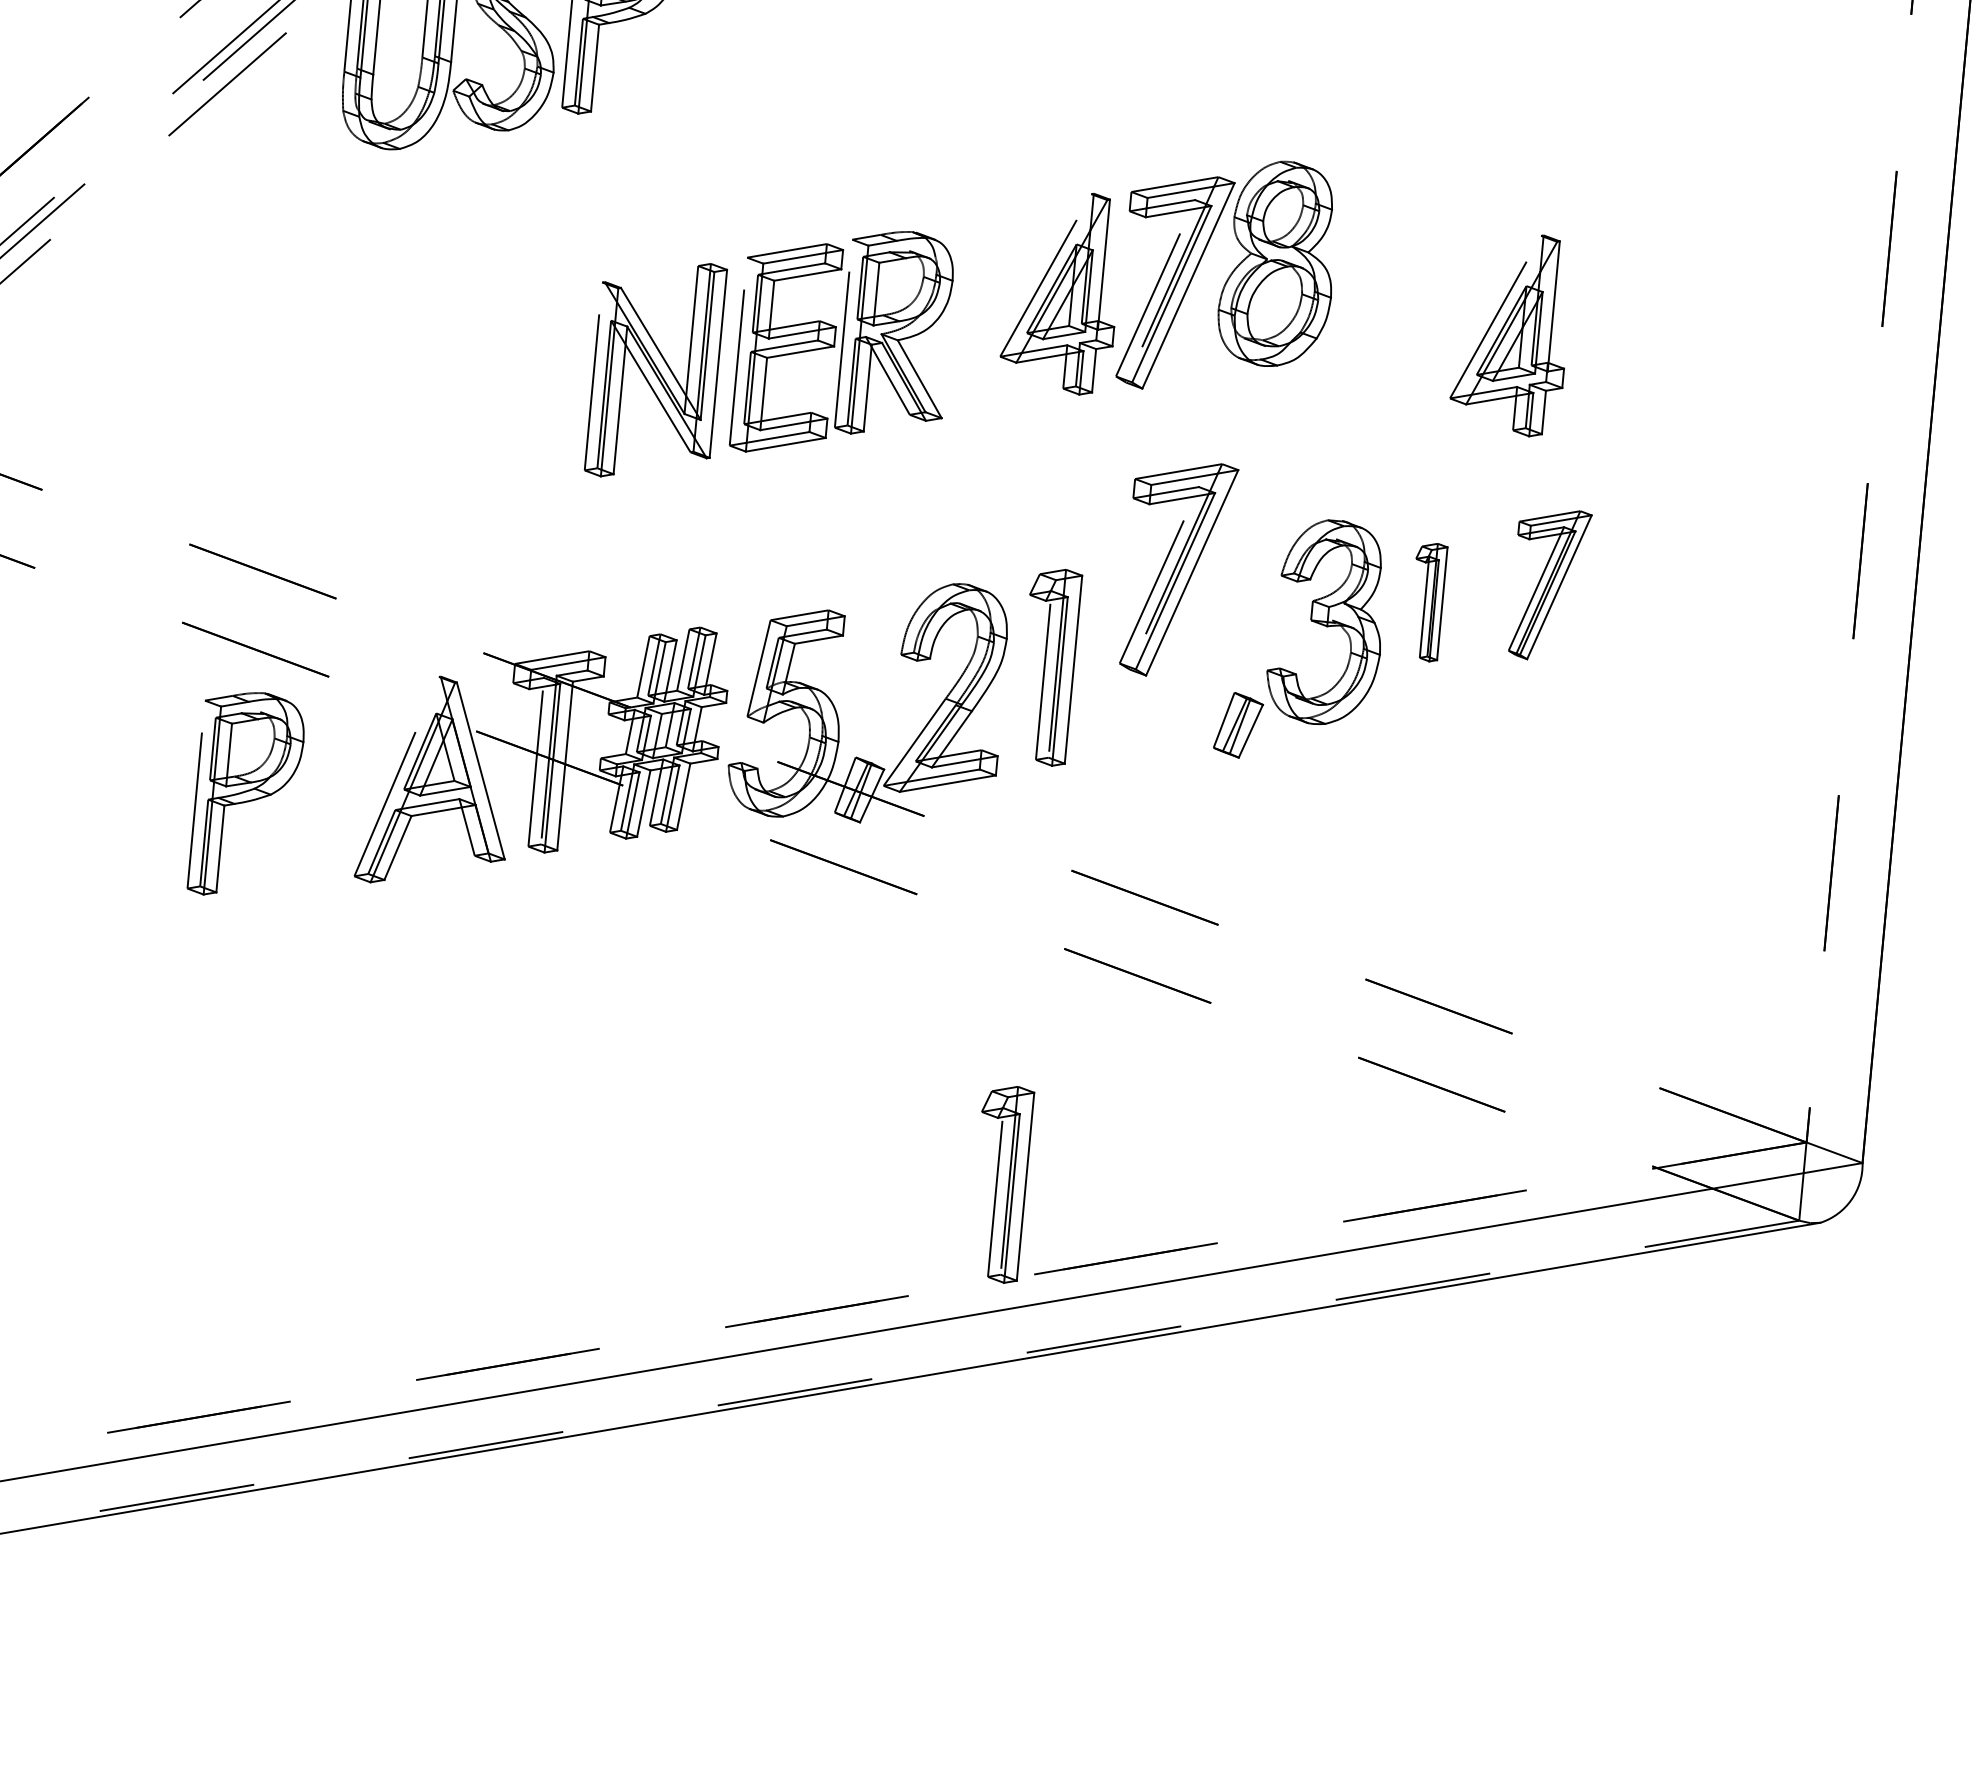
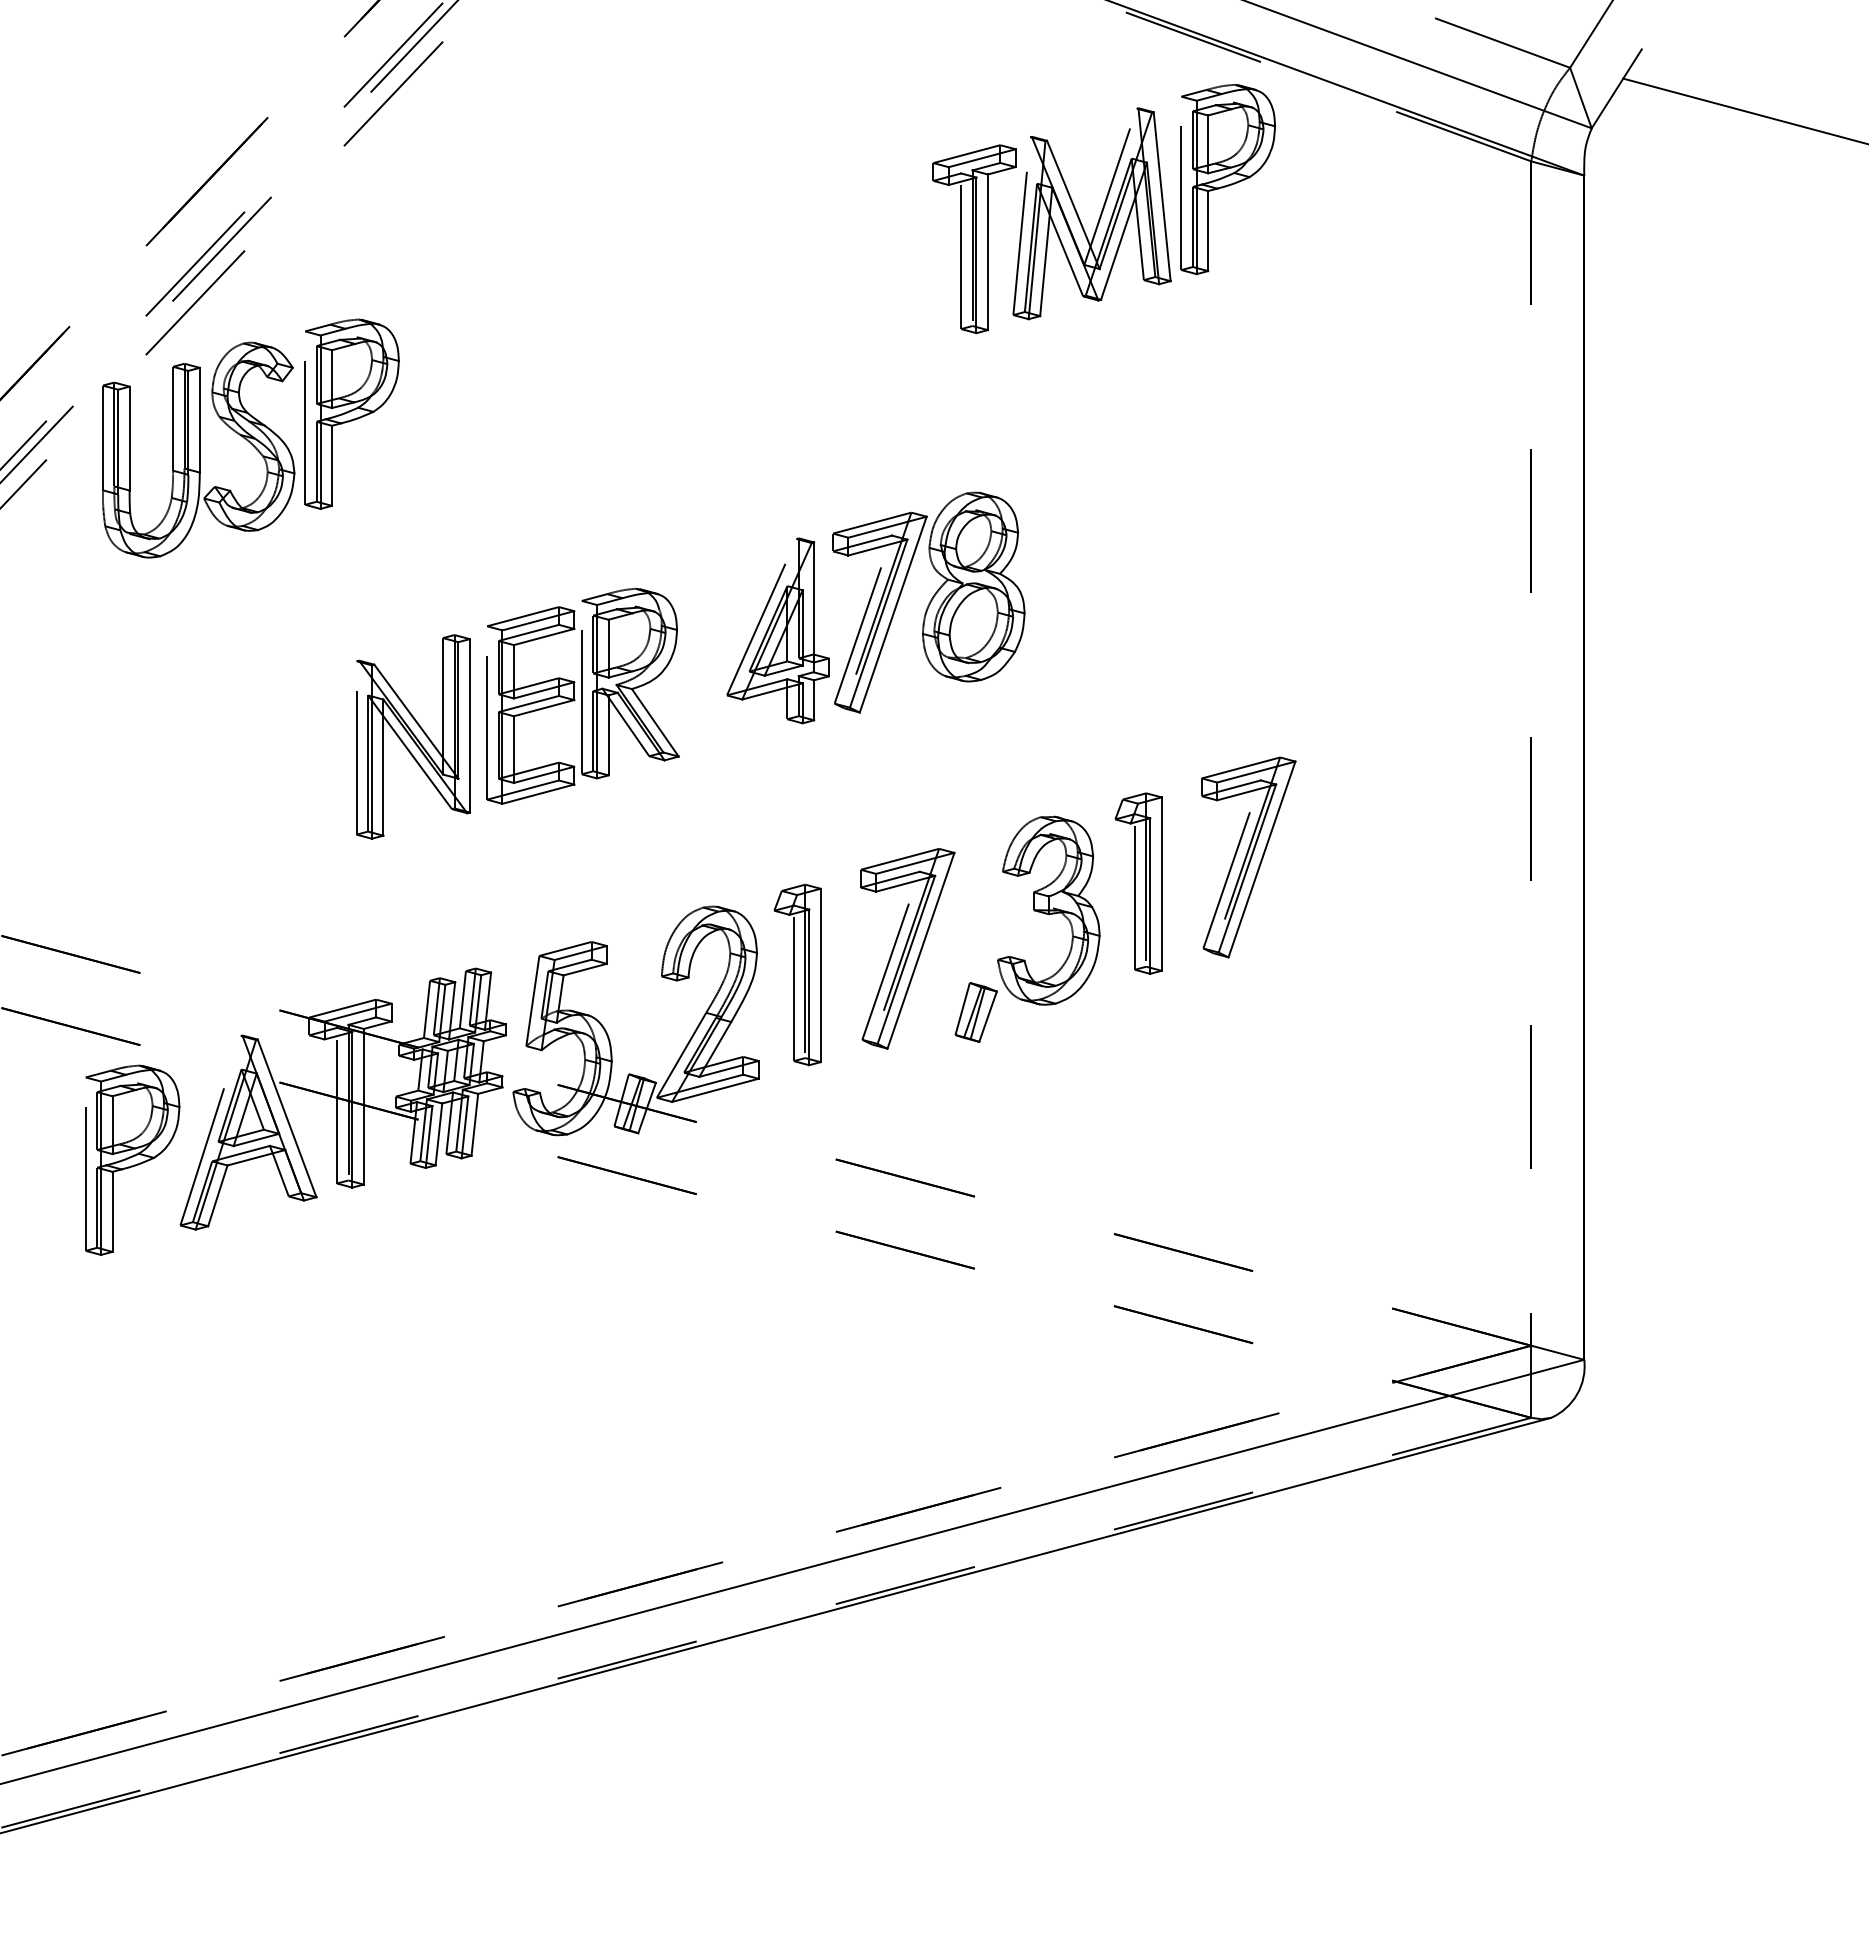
part: (1511, 333) -> (1192, 630), removed
part: (1177, 568) -> (907, 948), moved
part: (1549, 584) -> (1248, 857), size x1.43
part: (1427, 601) -> (1138, 883), size x1.67
part: (247, 794) -> (132, 1159), moved
part: (1000, 1183) -> (797, 1451), removed

